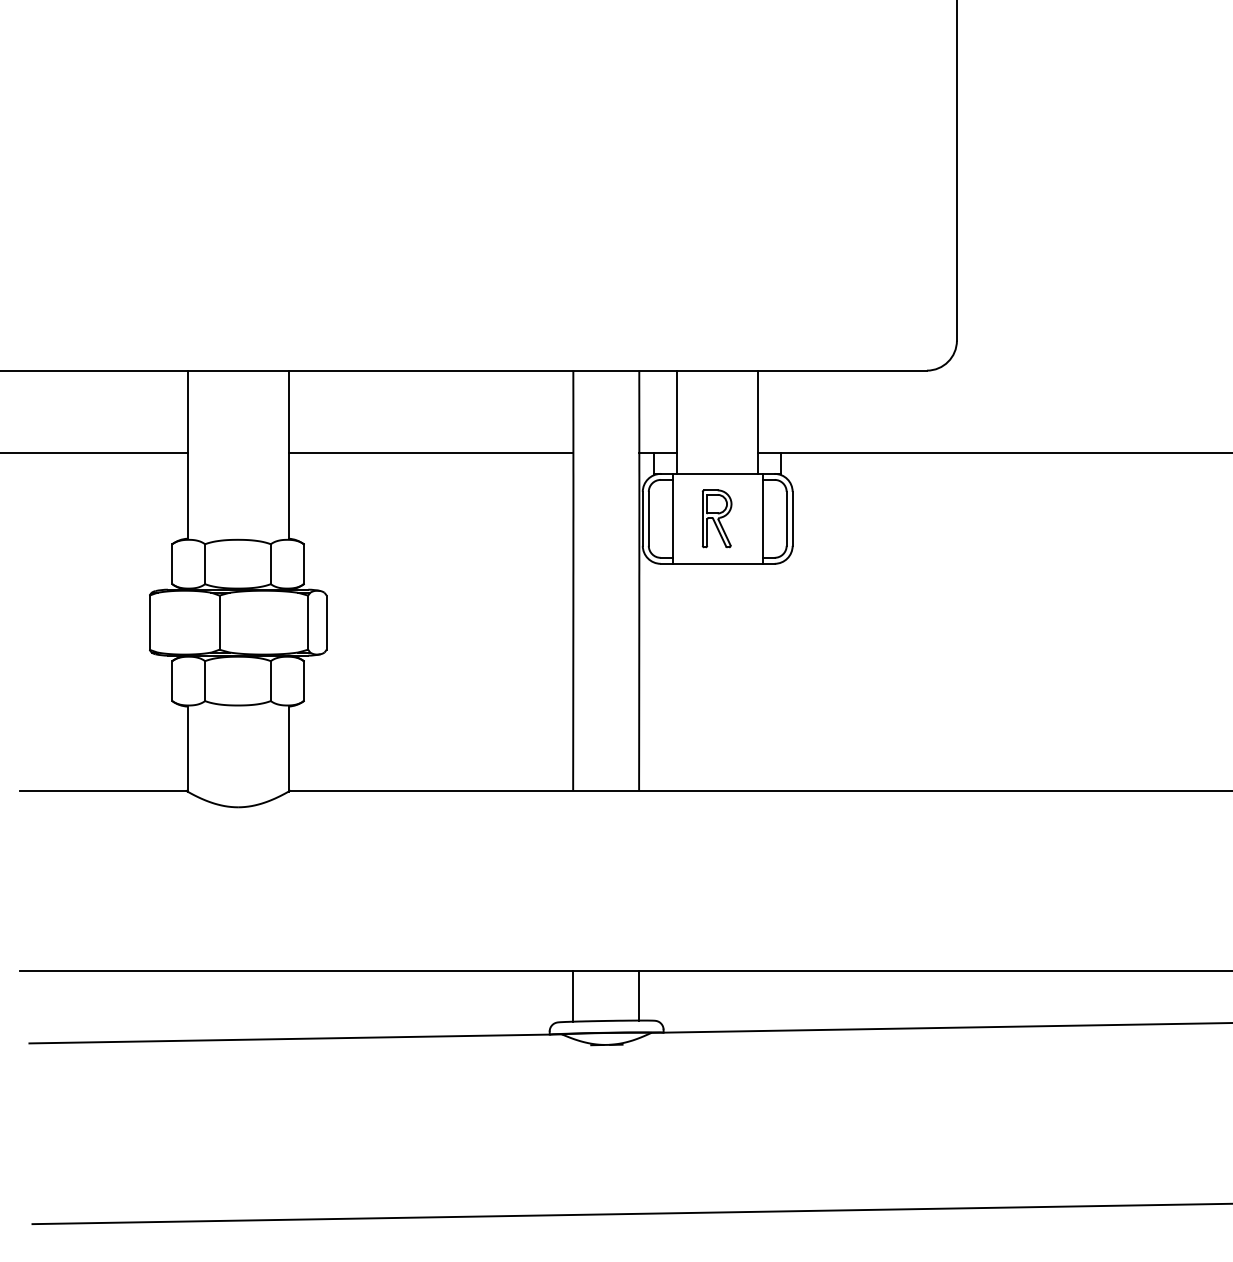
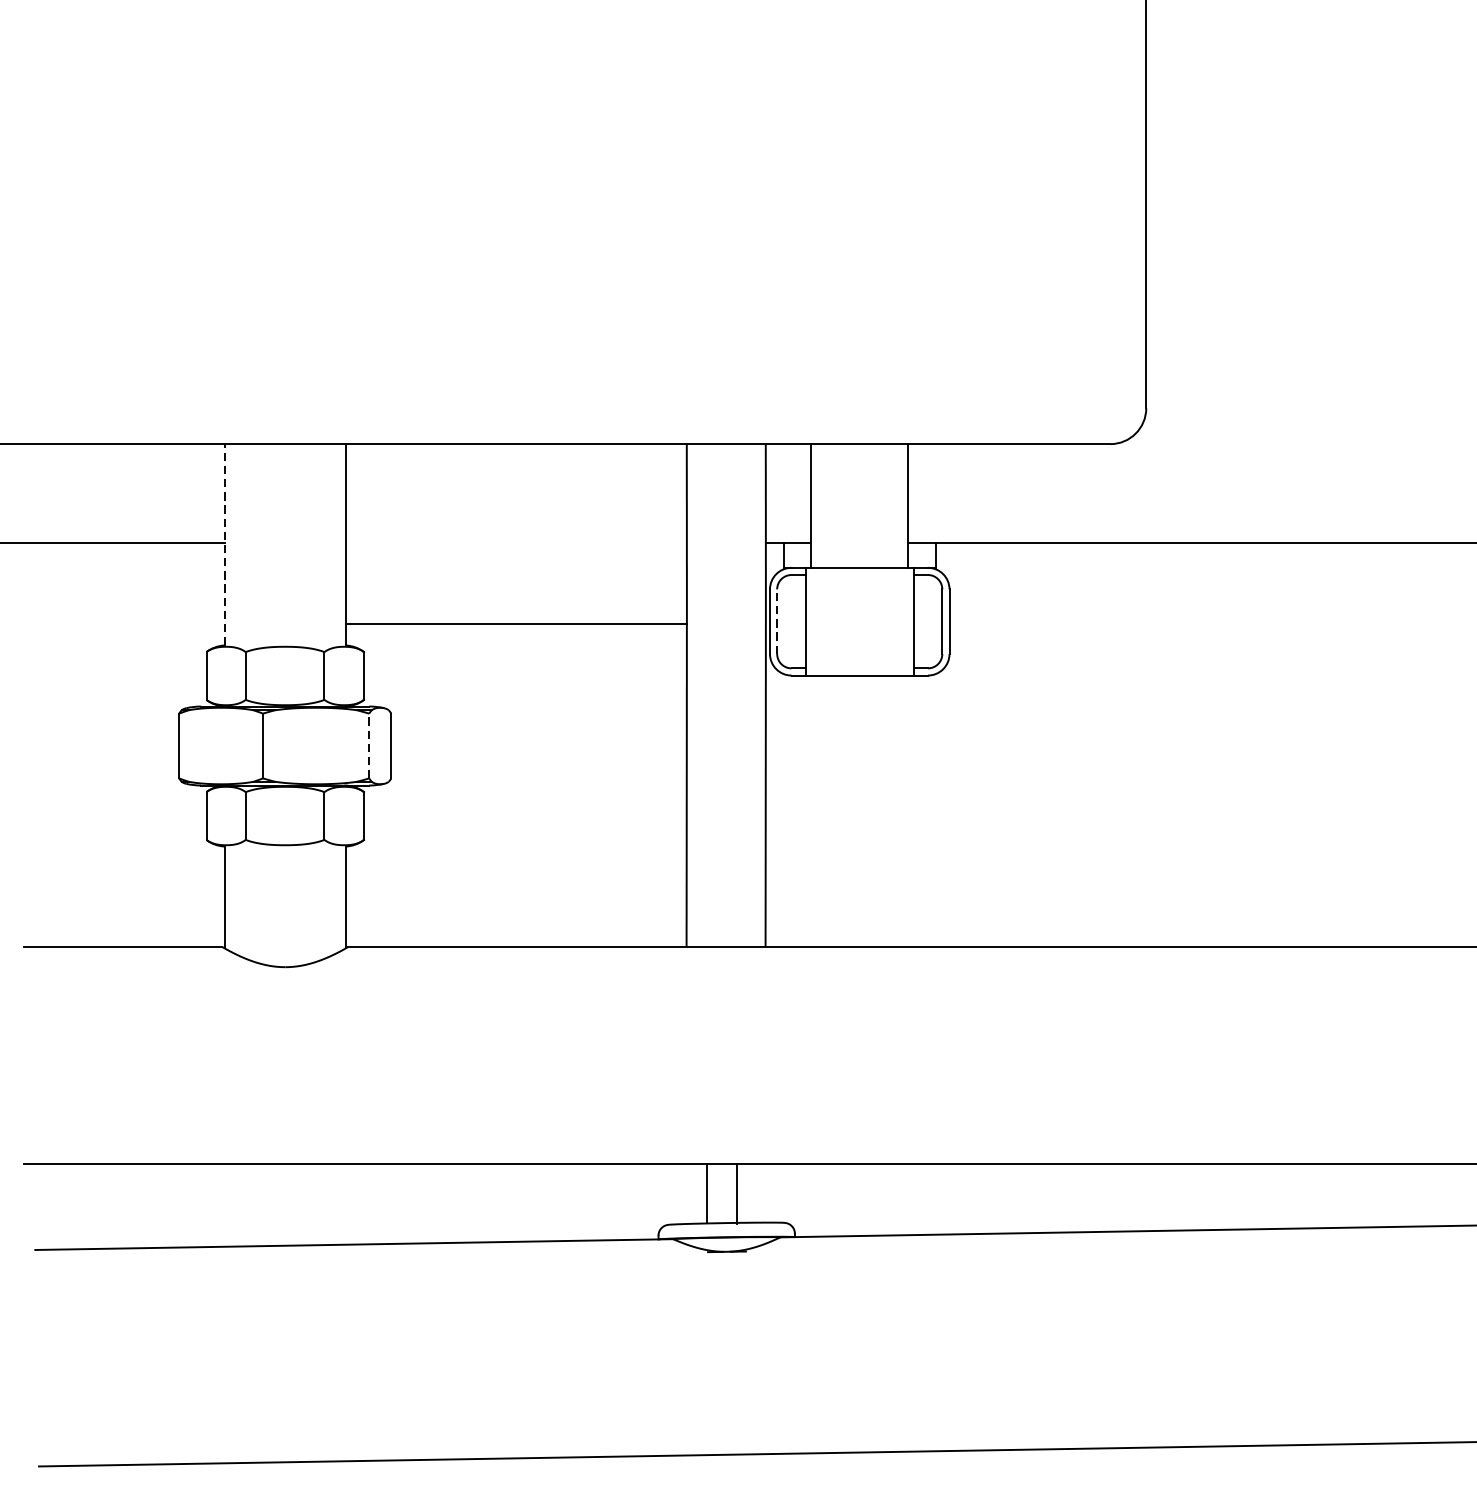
line: (430, 452) -> (515, 623), moved
line: (187, 454) -> (224, 544), solid -> dashed
line: (648, 518) -> (776, 621), solid -> dashed
part: (716, 518) -> (858, 621), removed
line: (308, 622) -> (369, 745), solid -> dashed
line: (638, 995) -> (706, 1192), moved
line: (573, 996) -> (737, 1193), moved

